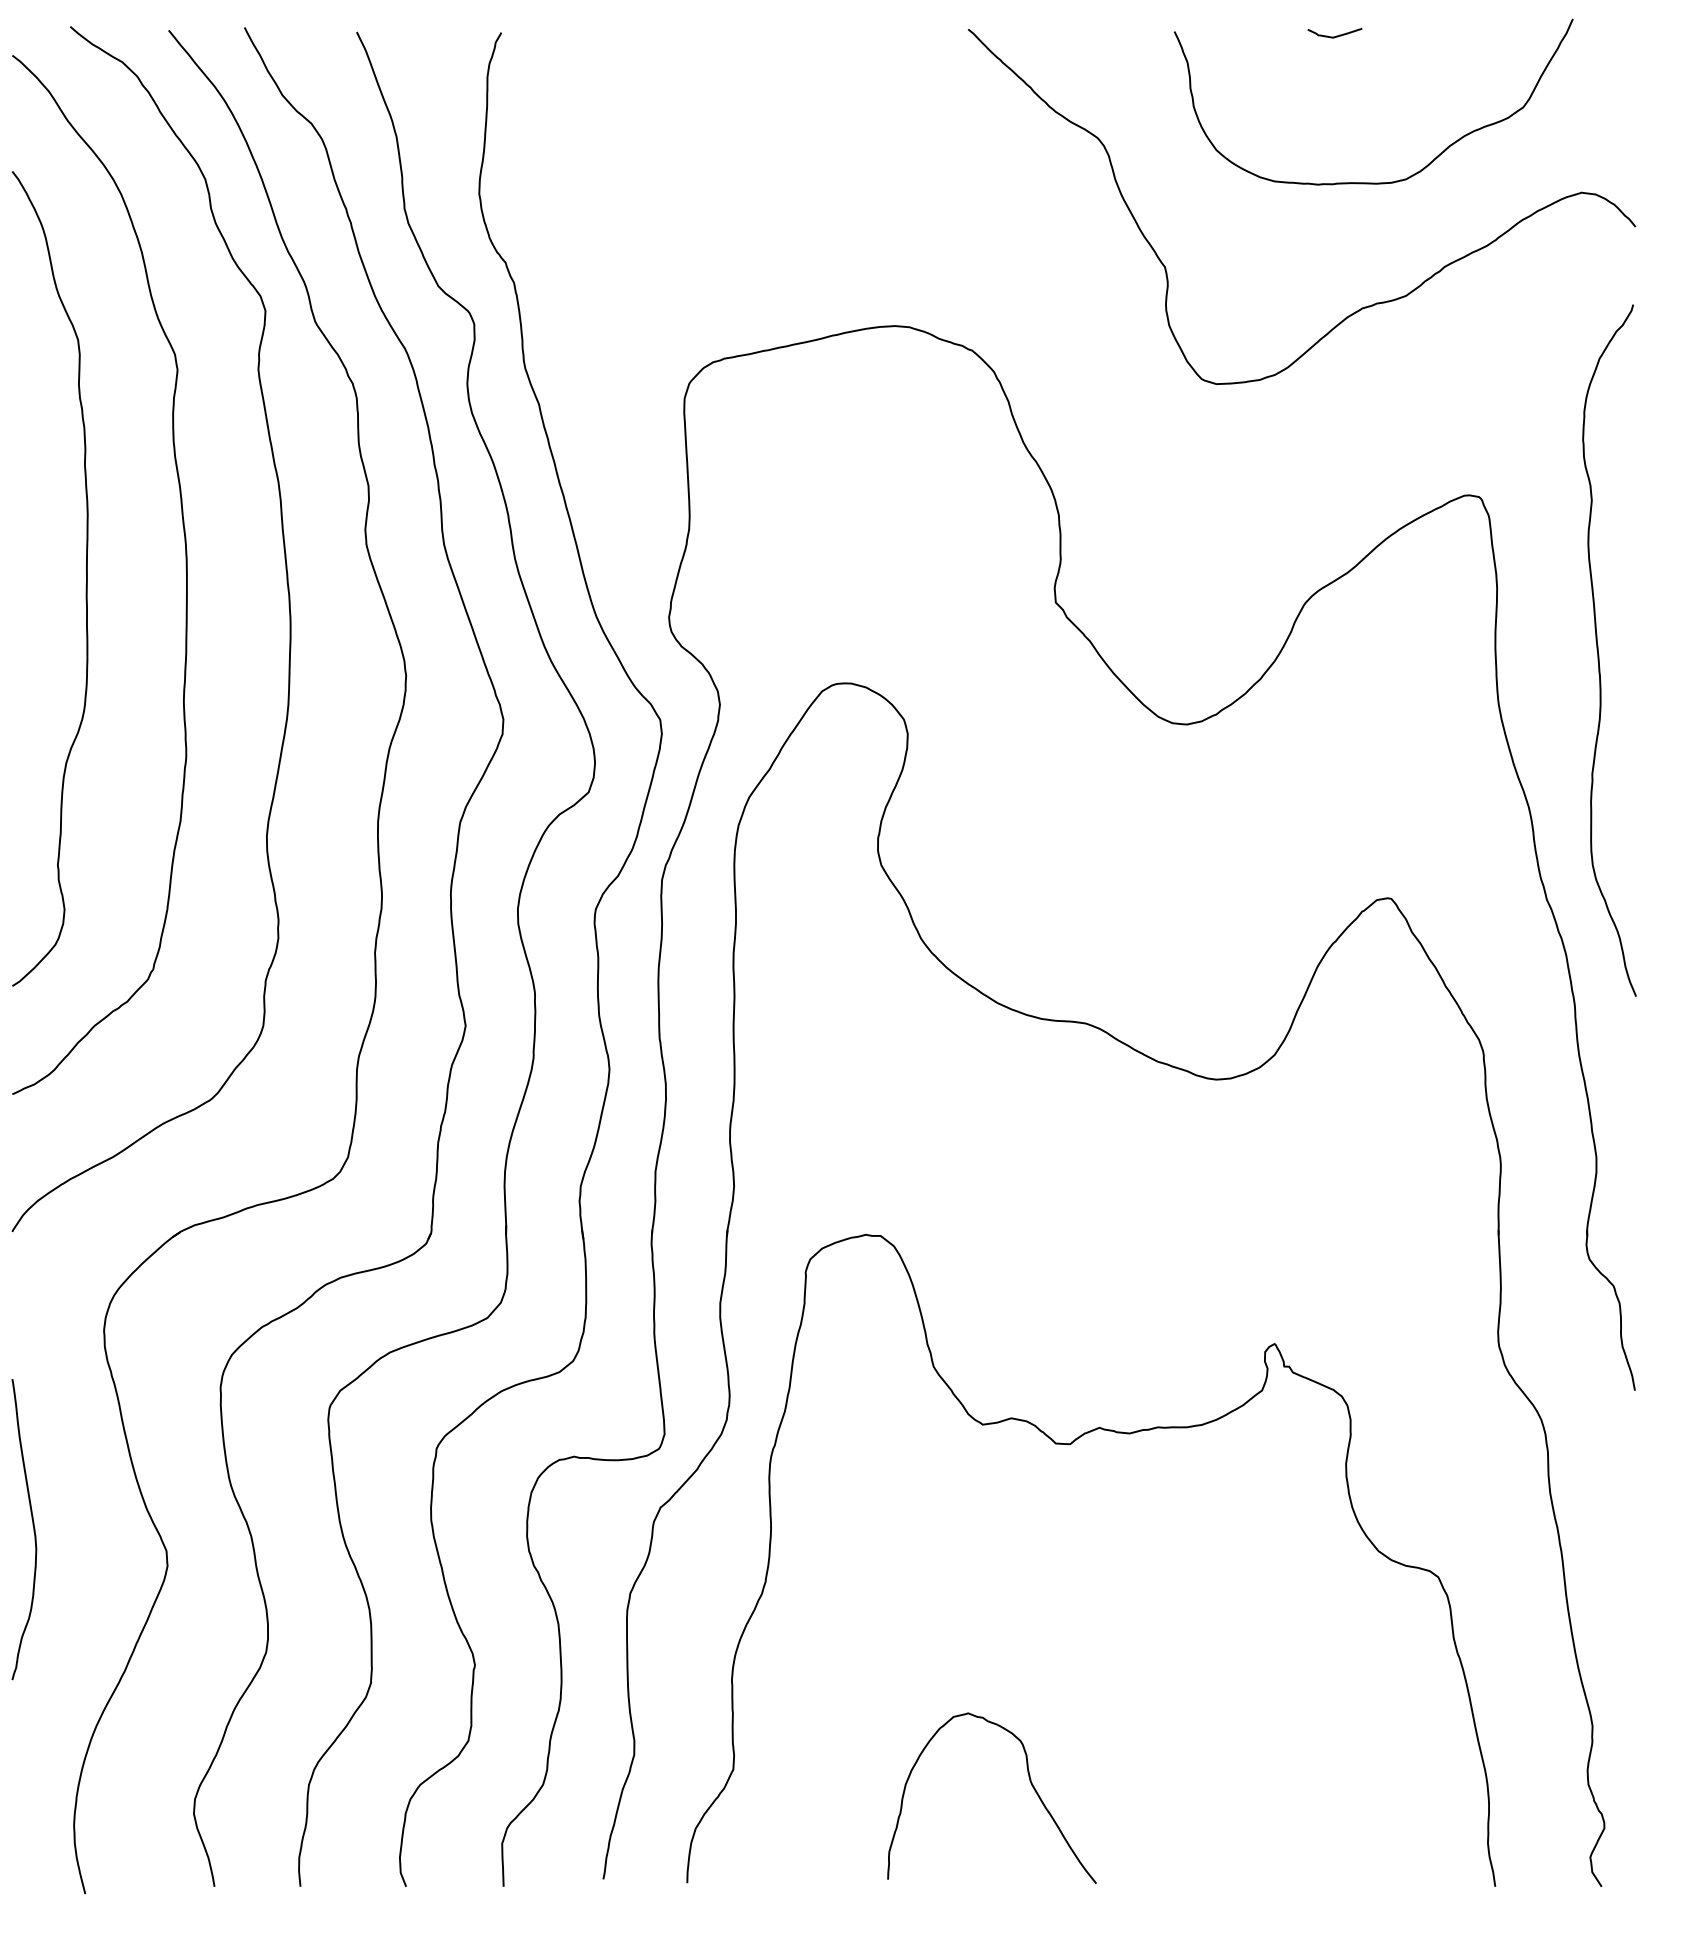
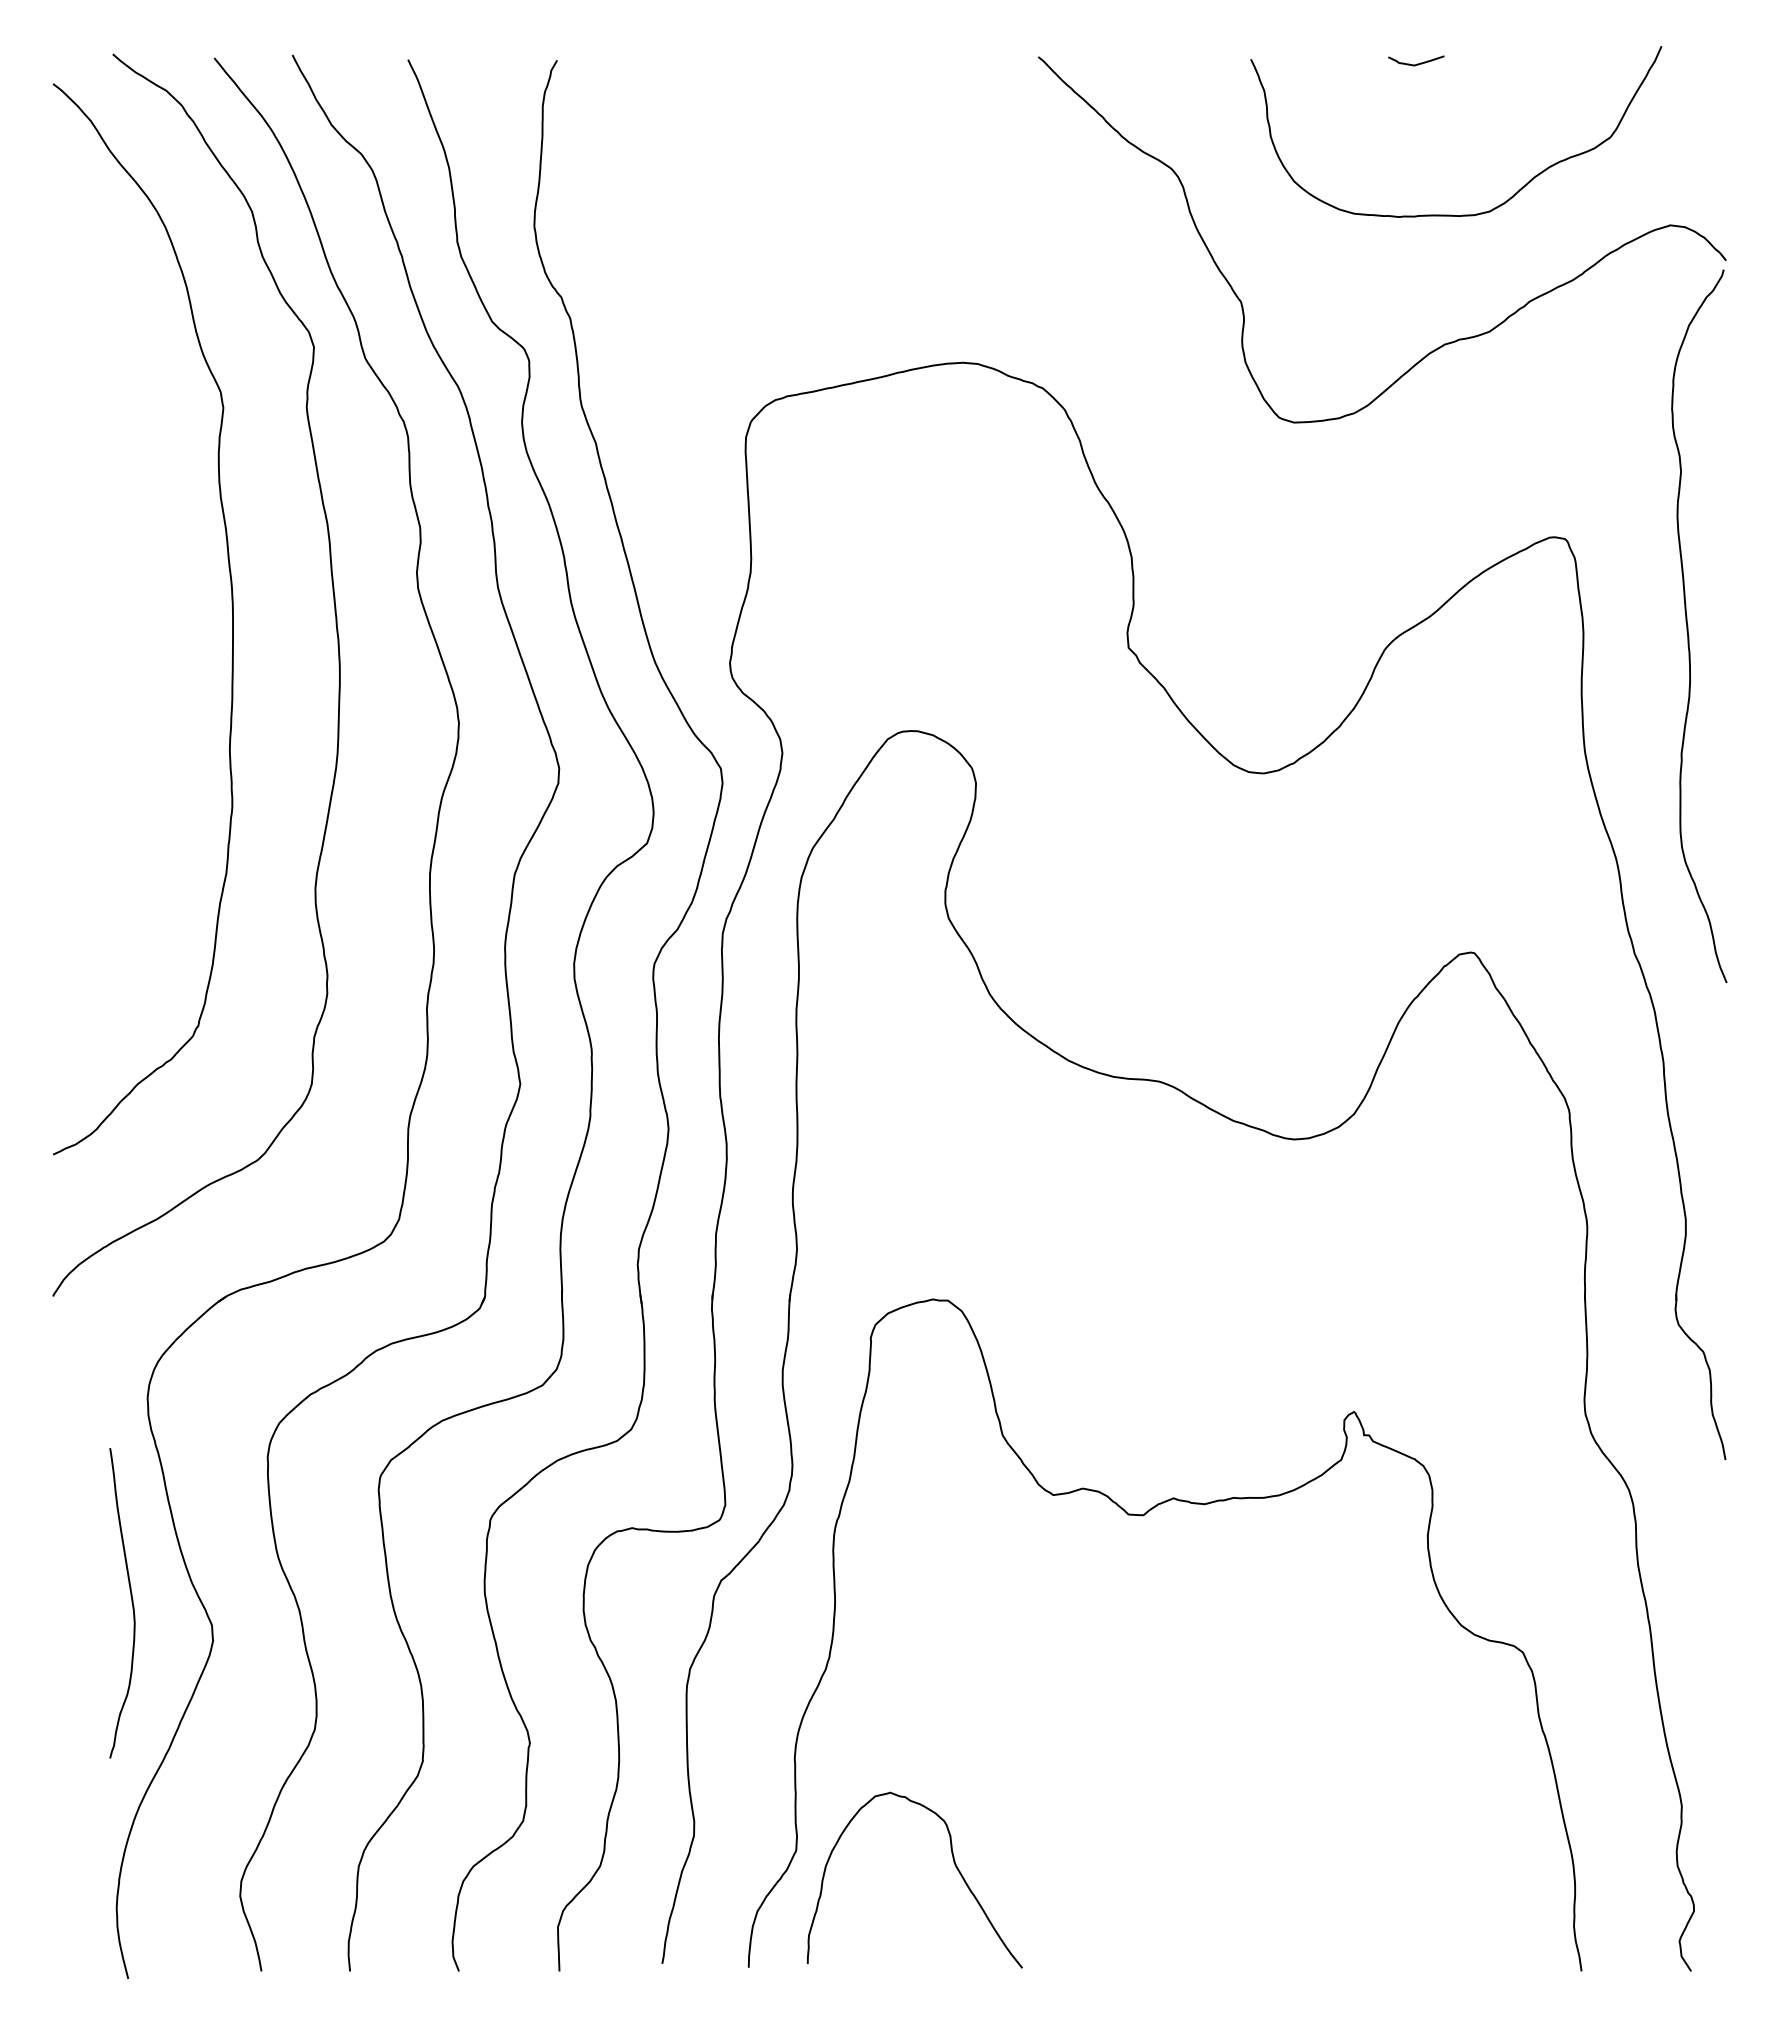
curve: (86, 579) -> (129, 623), removed
curve: (1599, 650) -> (1688, 626), moved
curve: (33, 1529) -> (131, 1603), moved
curve: (1030, 1784) -> (954, 1865), moved

